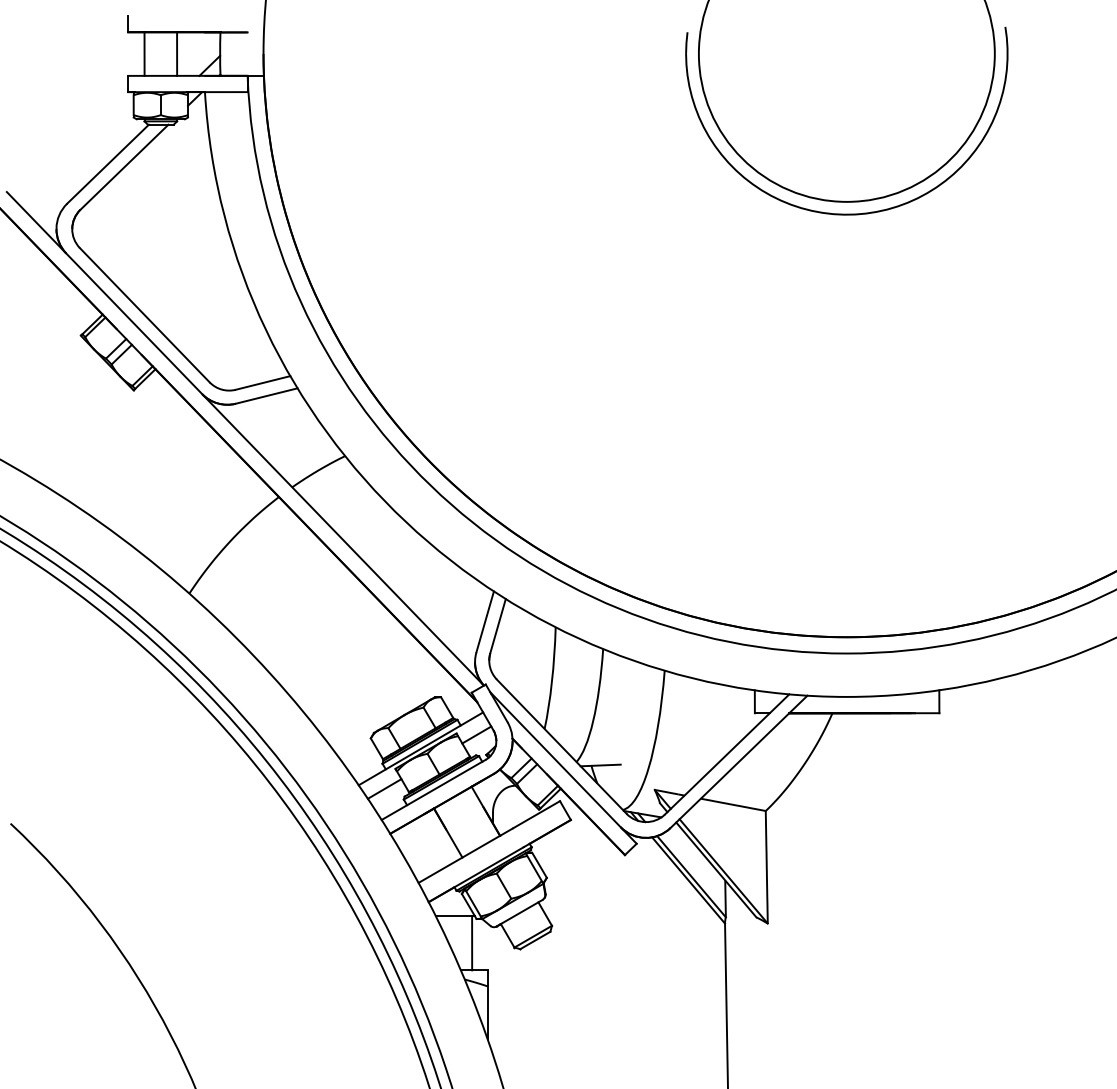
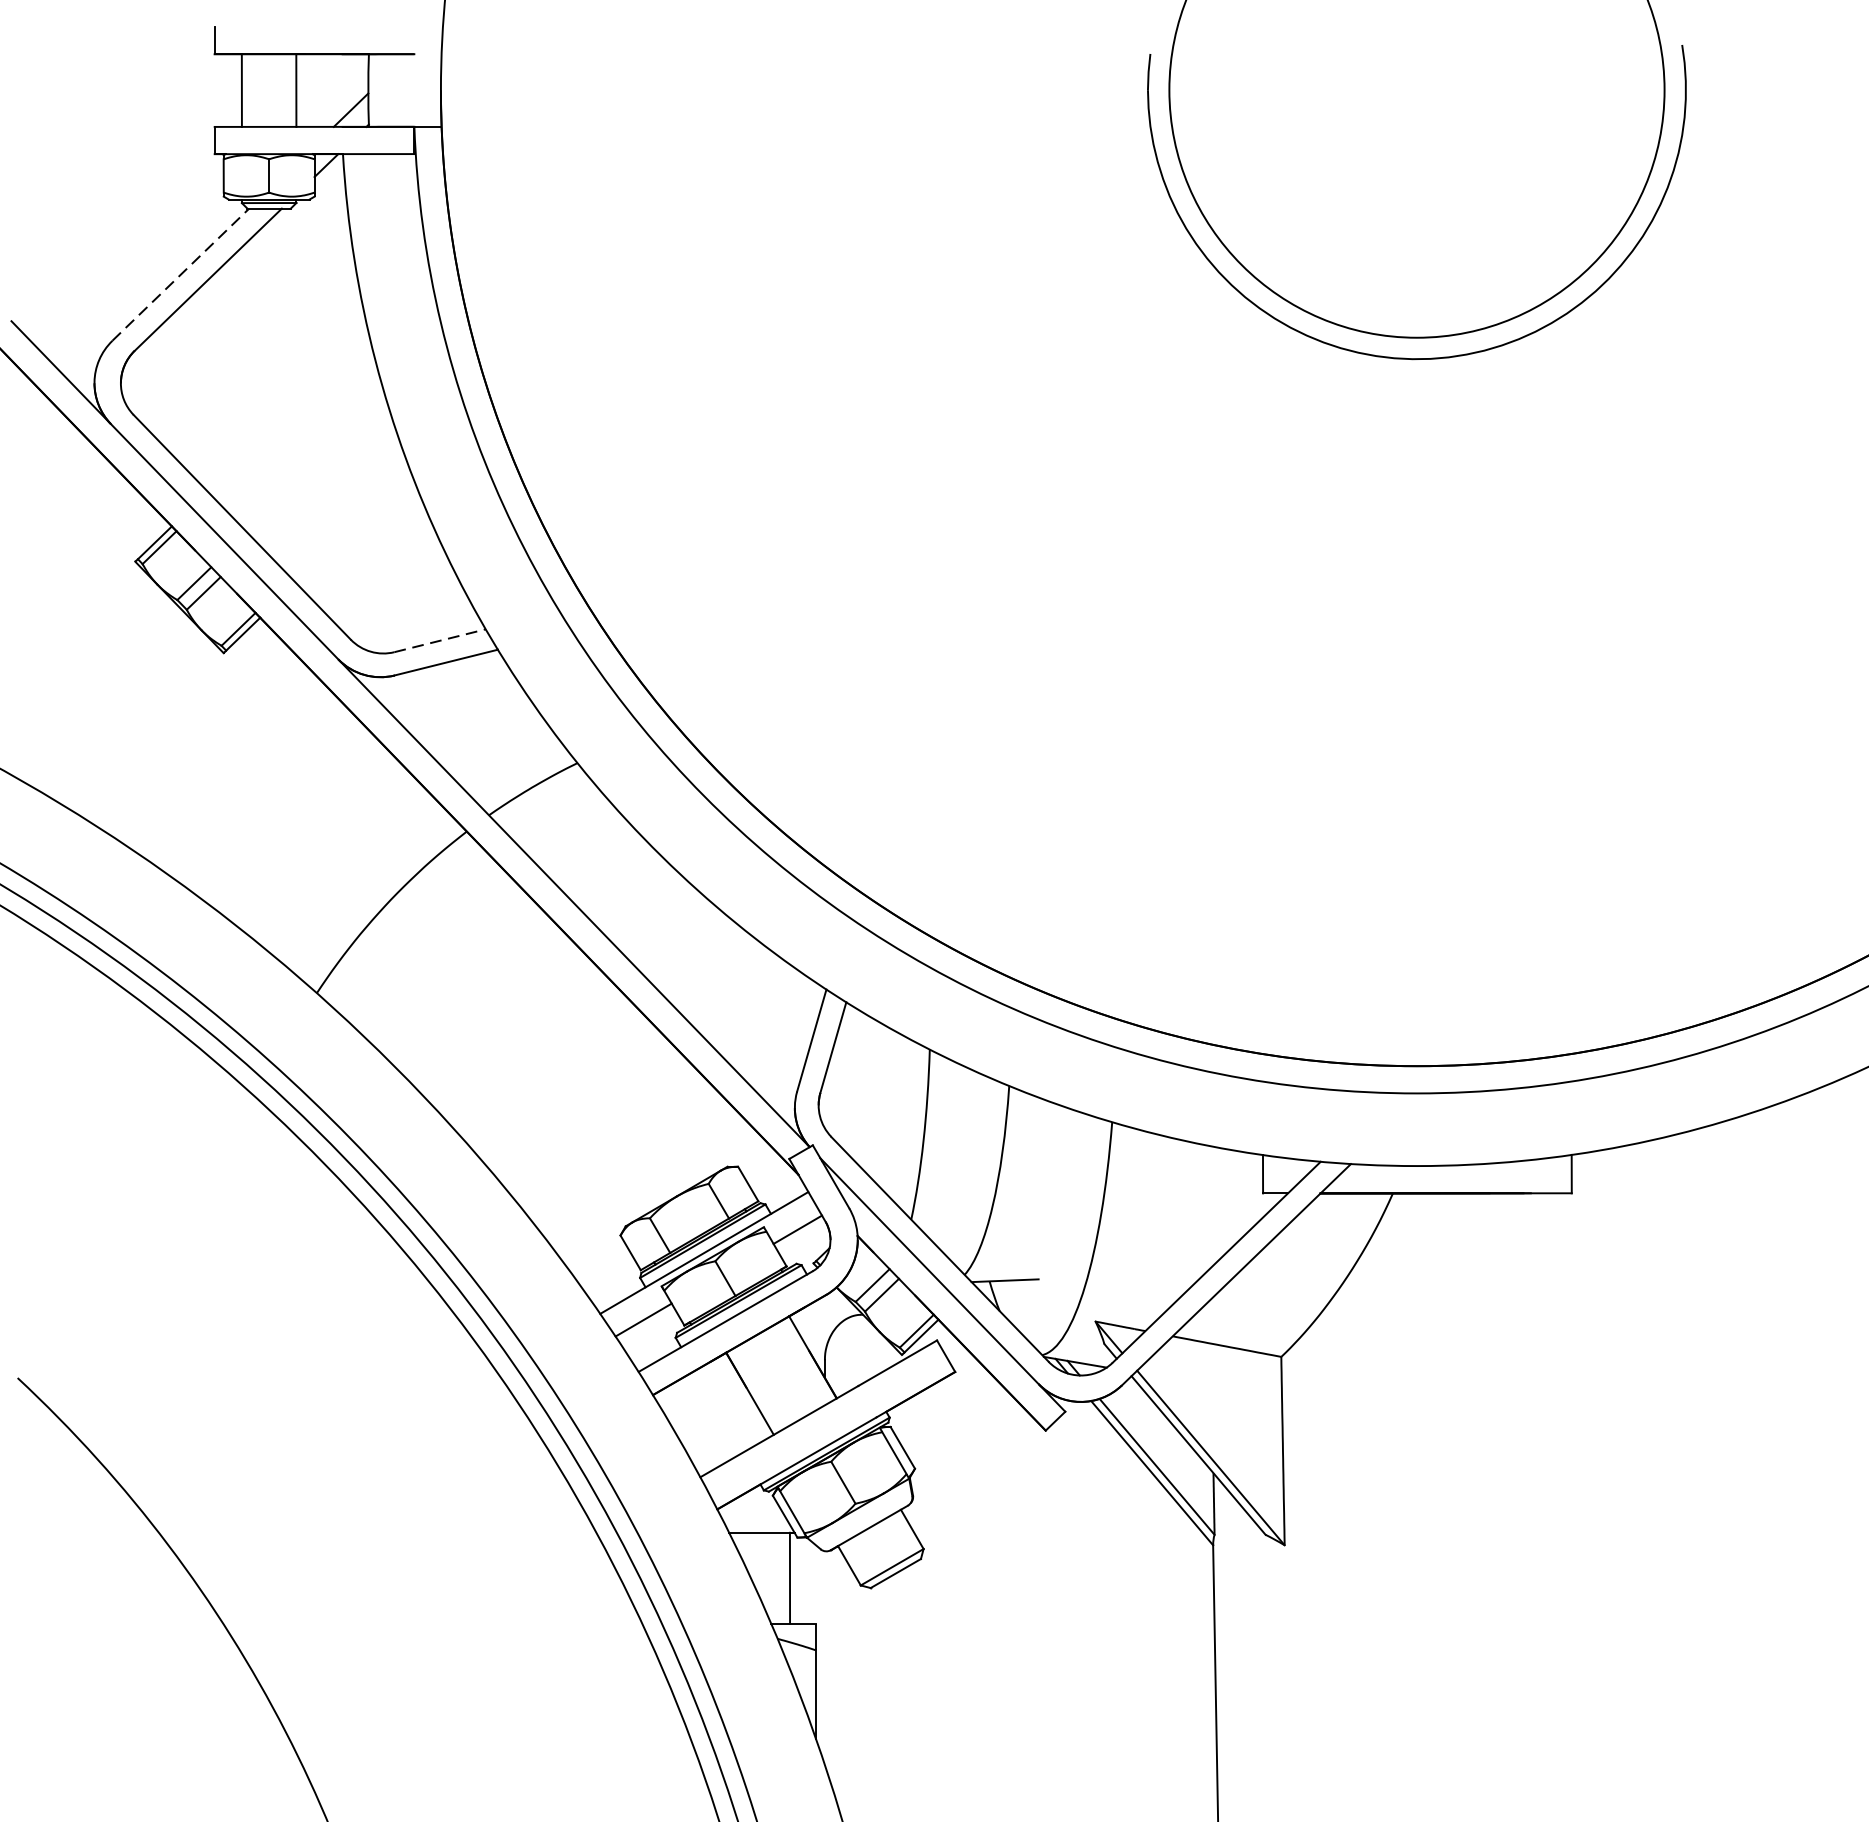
line: (108, 164) -> (181, 275), solid -> dashed
line: (263, 382) -> (440, 639), solid -> dashed

